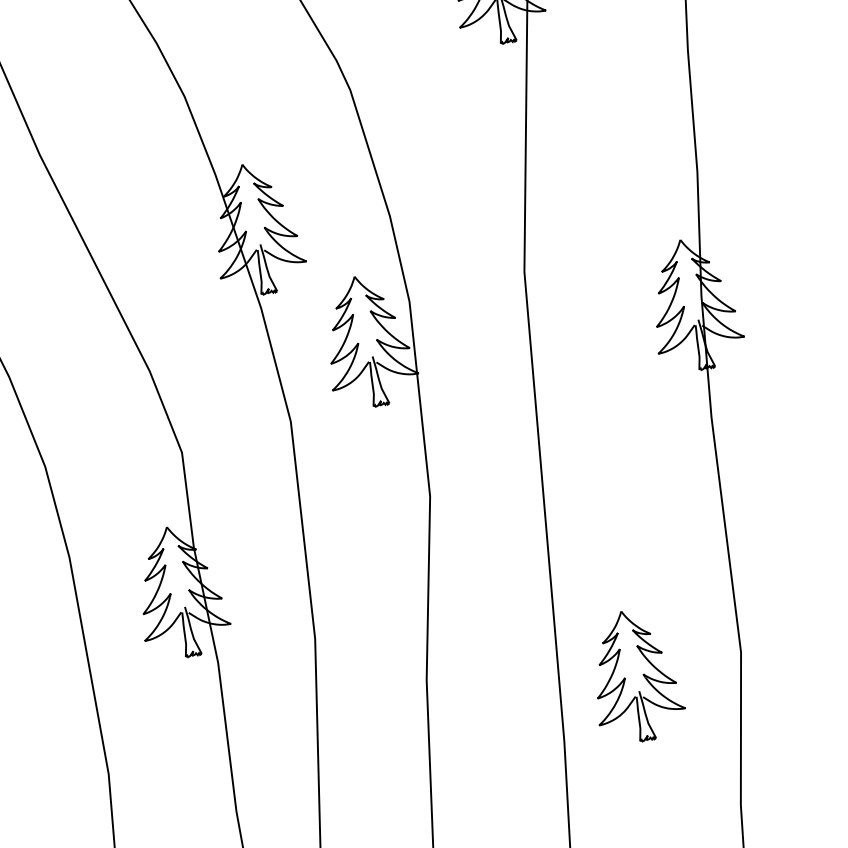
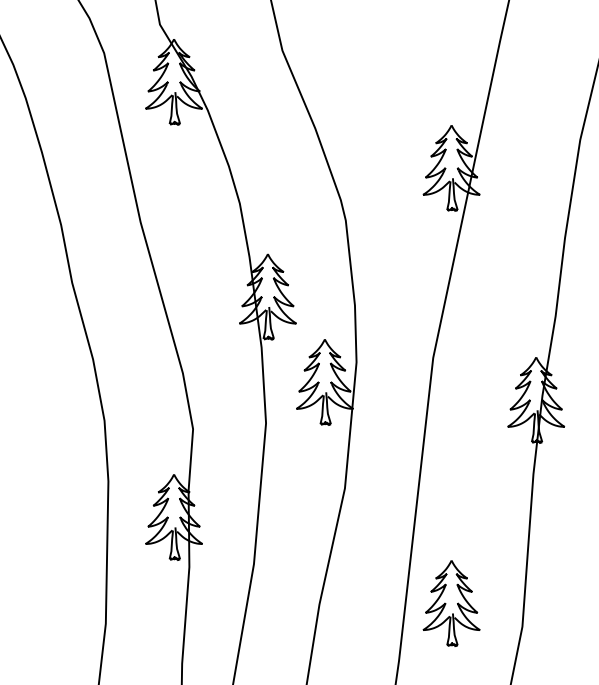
part: (634, 676) -> (451, 603), moved

